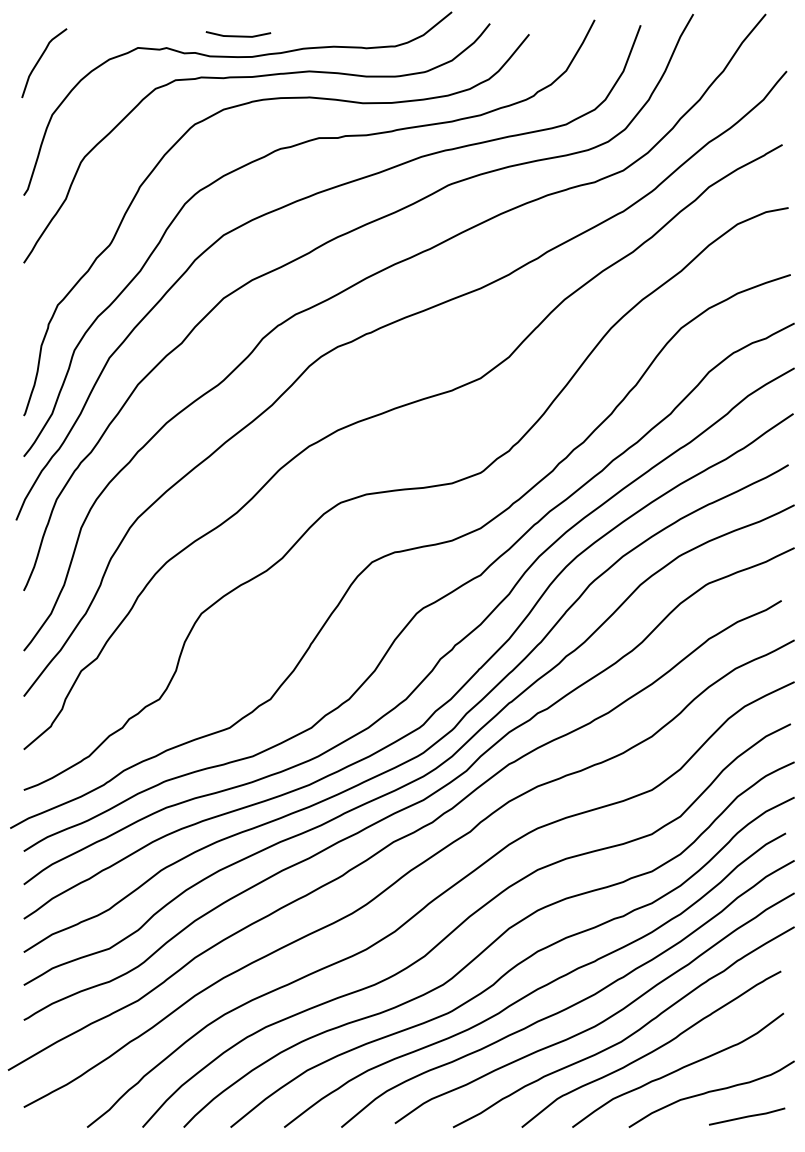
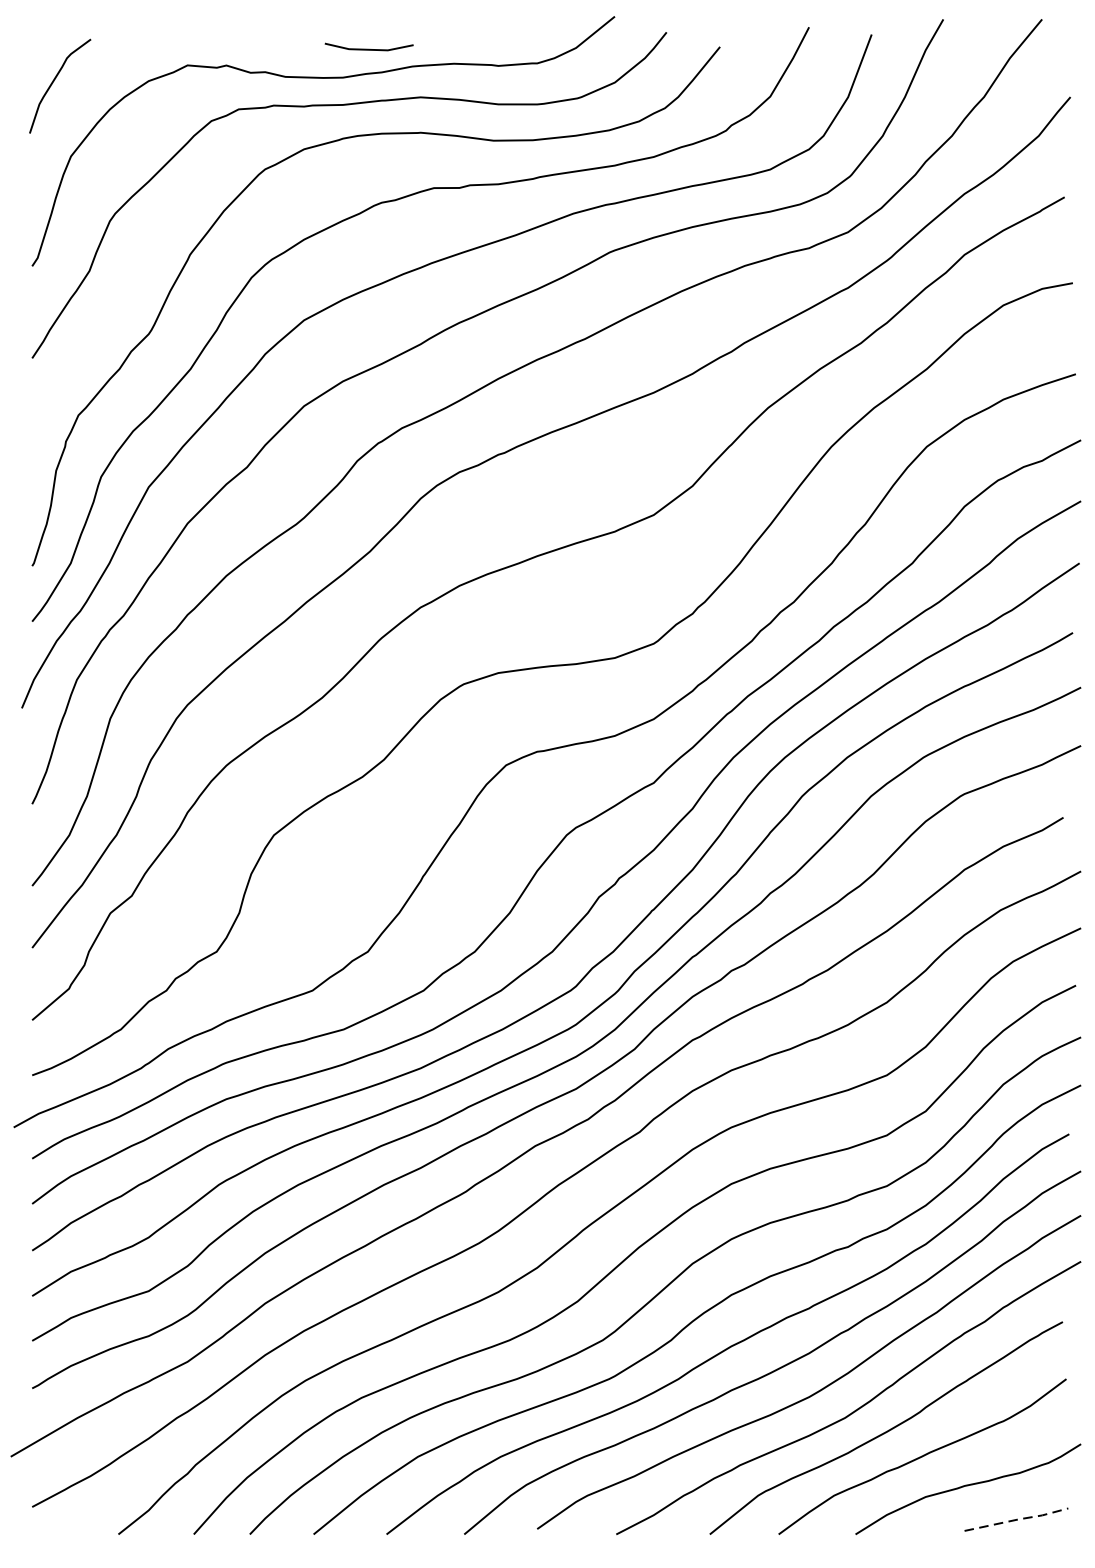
line: (238, 35) -> (369, 48), moved
line: (748, 1116) -> (1018, 1519), solid -> dashed

